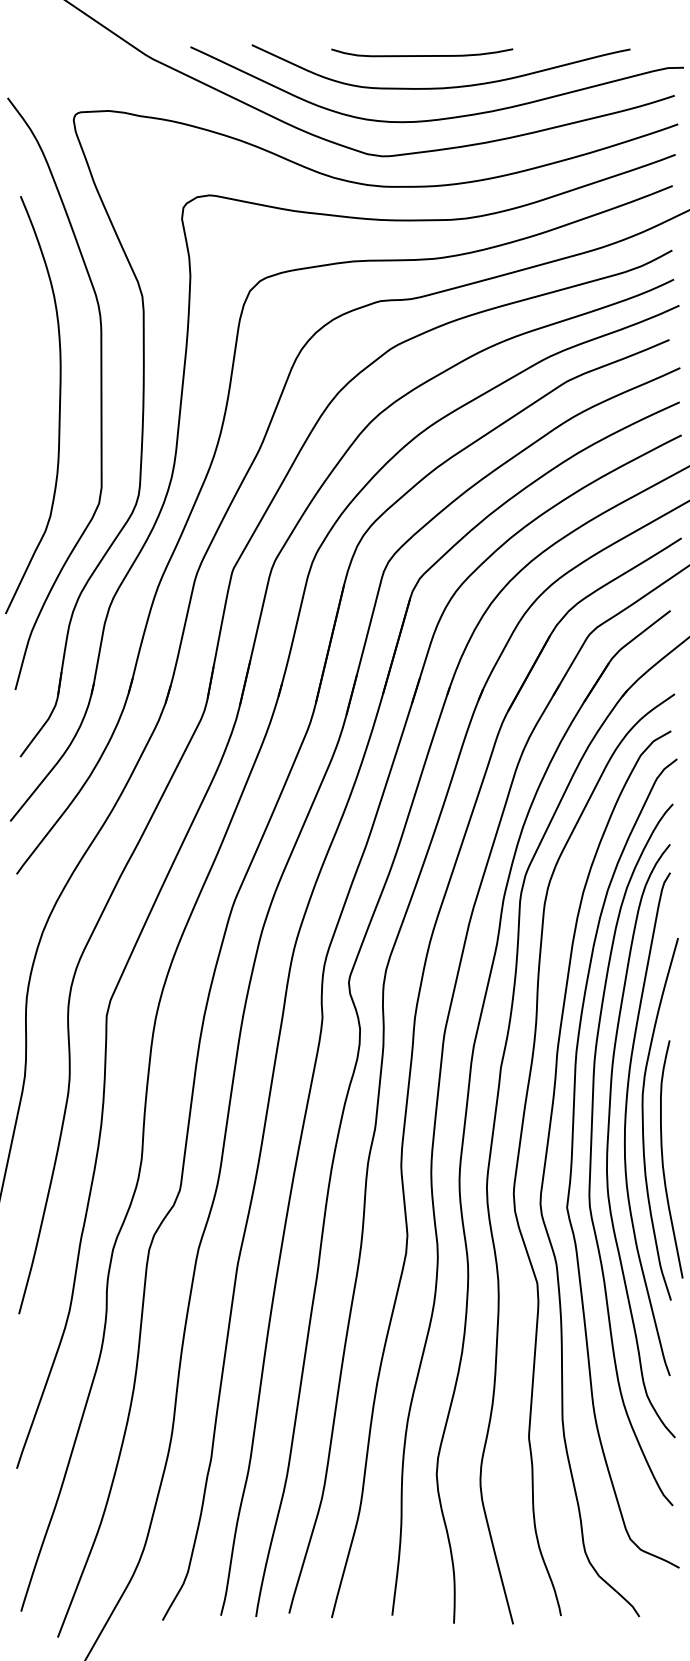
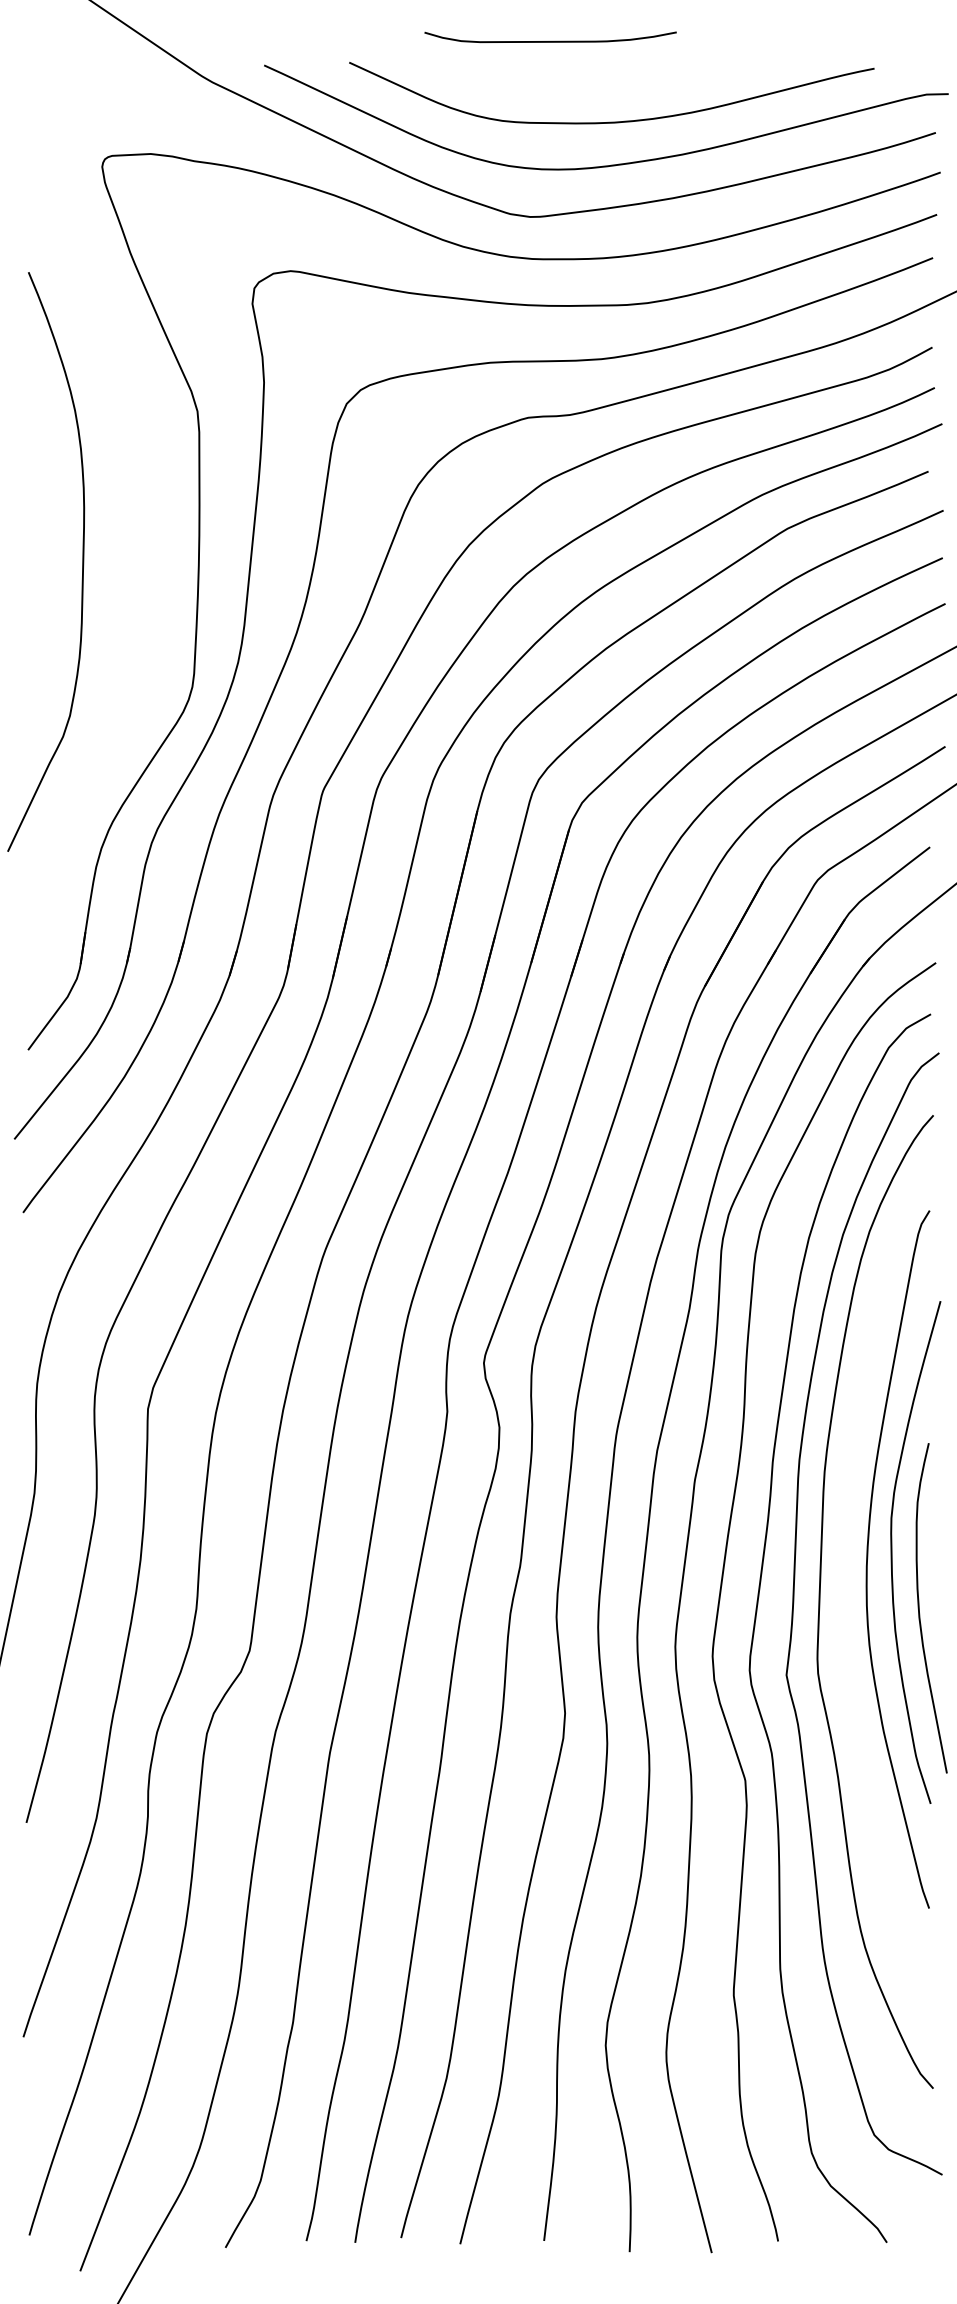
curve: (422, 55) -> (550, 41), moved
curve: (100, 393) -> (139, 546), removed
curve: (608, 1138) -> (844, 1579), removed

